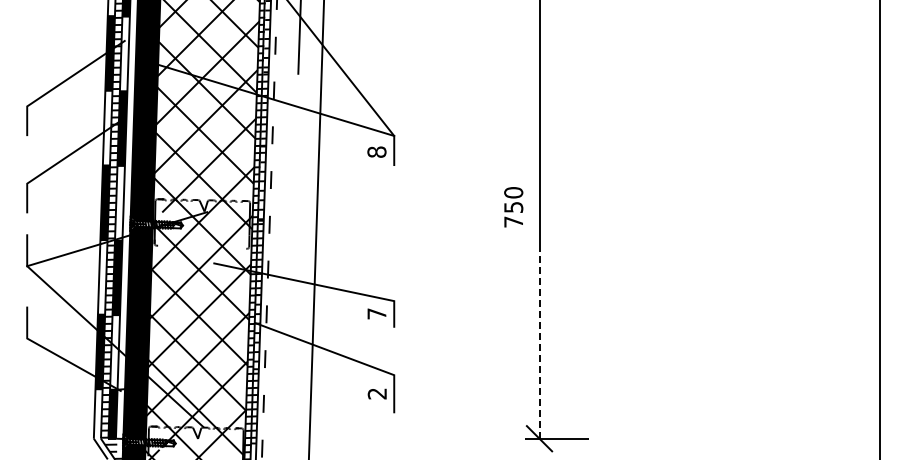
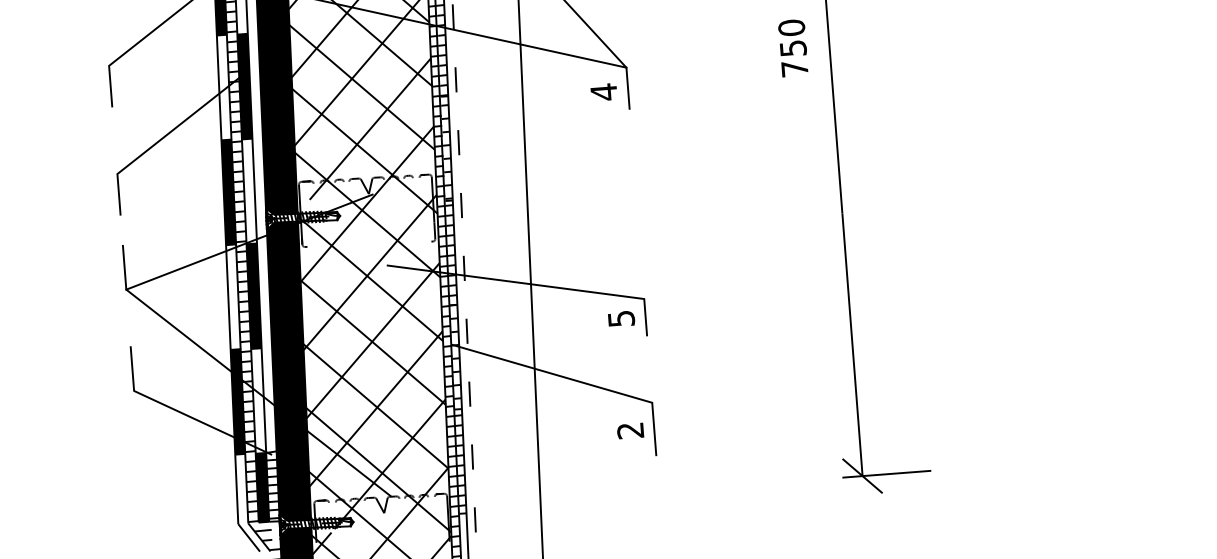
text: (376, 152) -> (603, 92), 8 -> 4
text: (513, 207) -> (793, 48), moved
text: (376, 313) -> (620, 318), 7 -> 5
line: (539, 345) -> (852, 345), dashed -> solid
hatch: (120, 412) -> (272, 484), added

